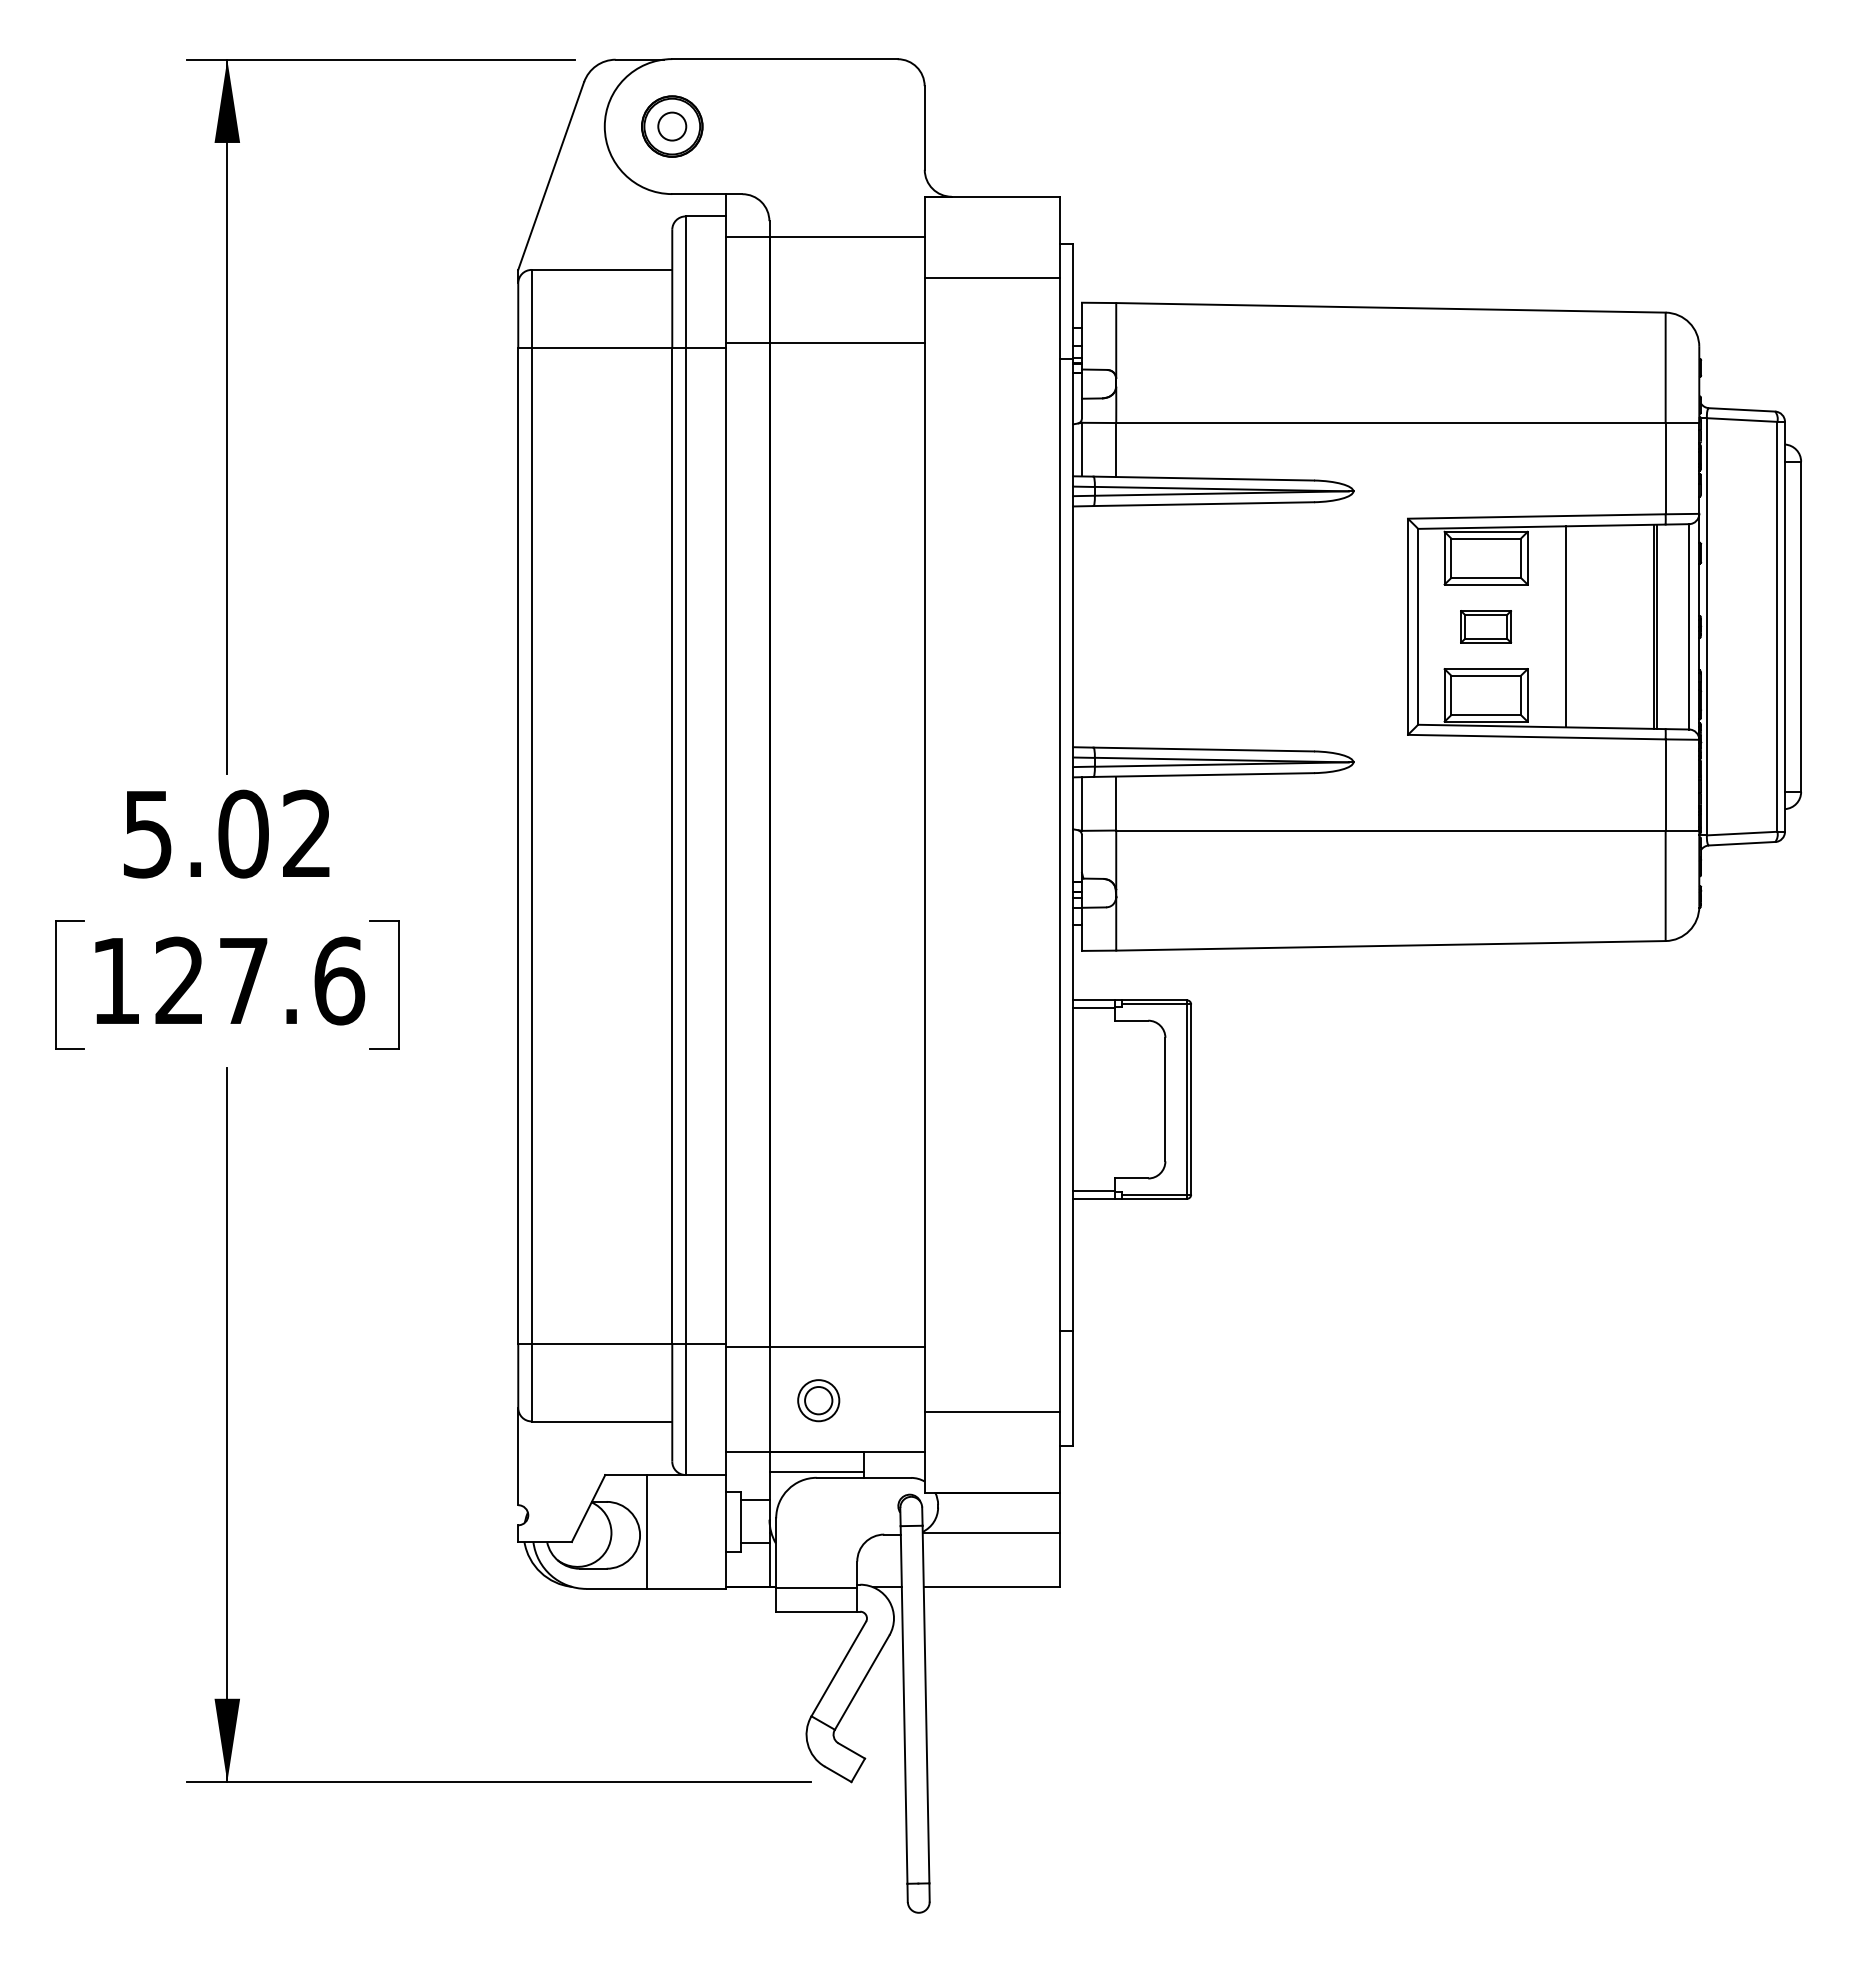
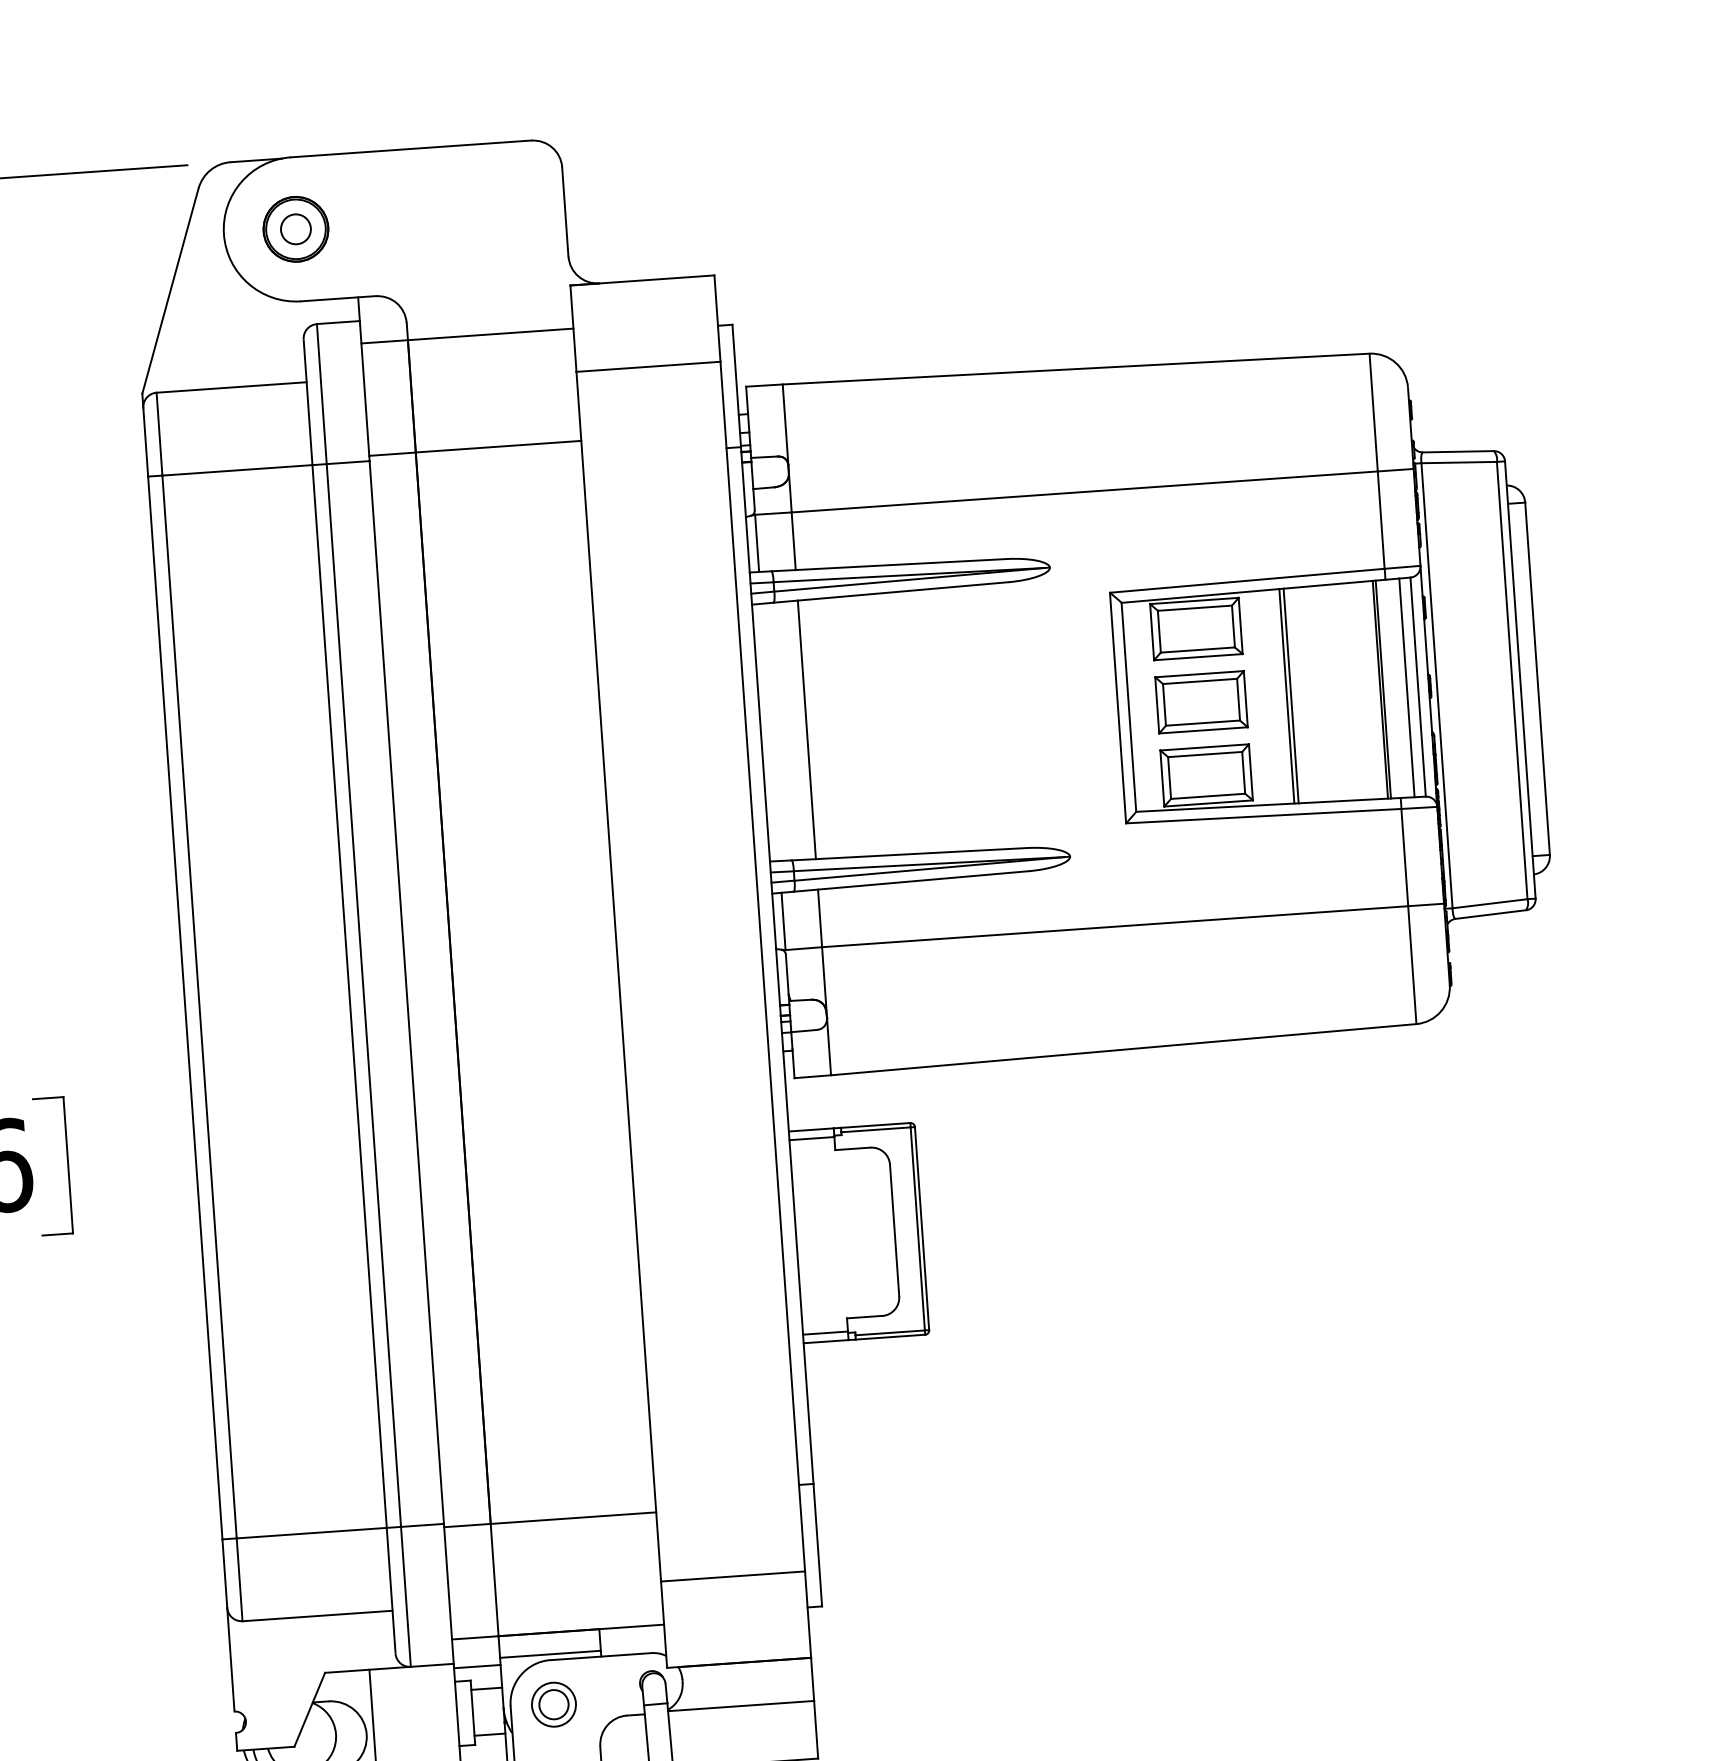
line: (1116, 626) -> (807, 729), added
part: (1485, 626) -> (1200, 701), size x1.67
line: (1570, 626) -> (1291, 695), added
line: (1678, 626) -> (1406, 687), added
part: (818, 1400) -> (553, 1704), moved
line: (747, 1479) -> (477, 1666), added

